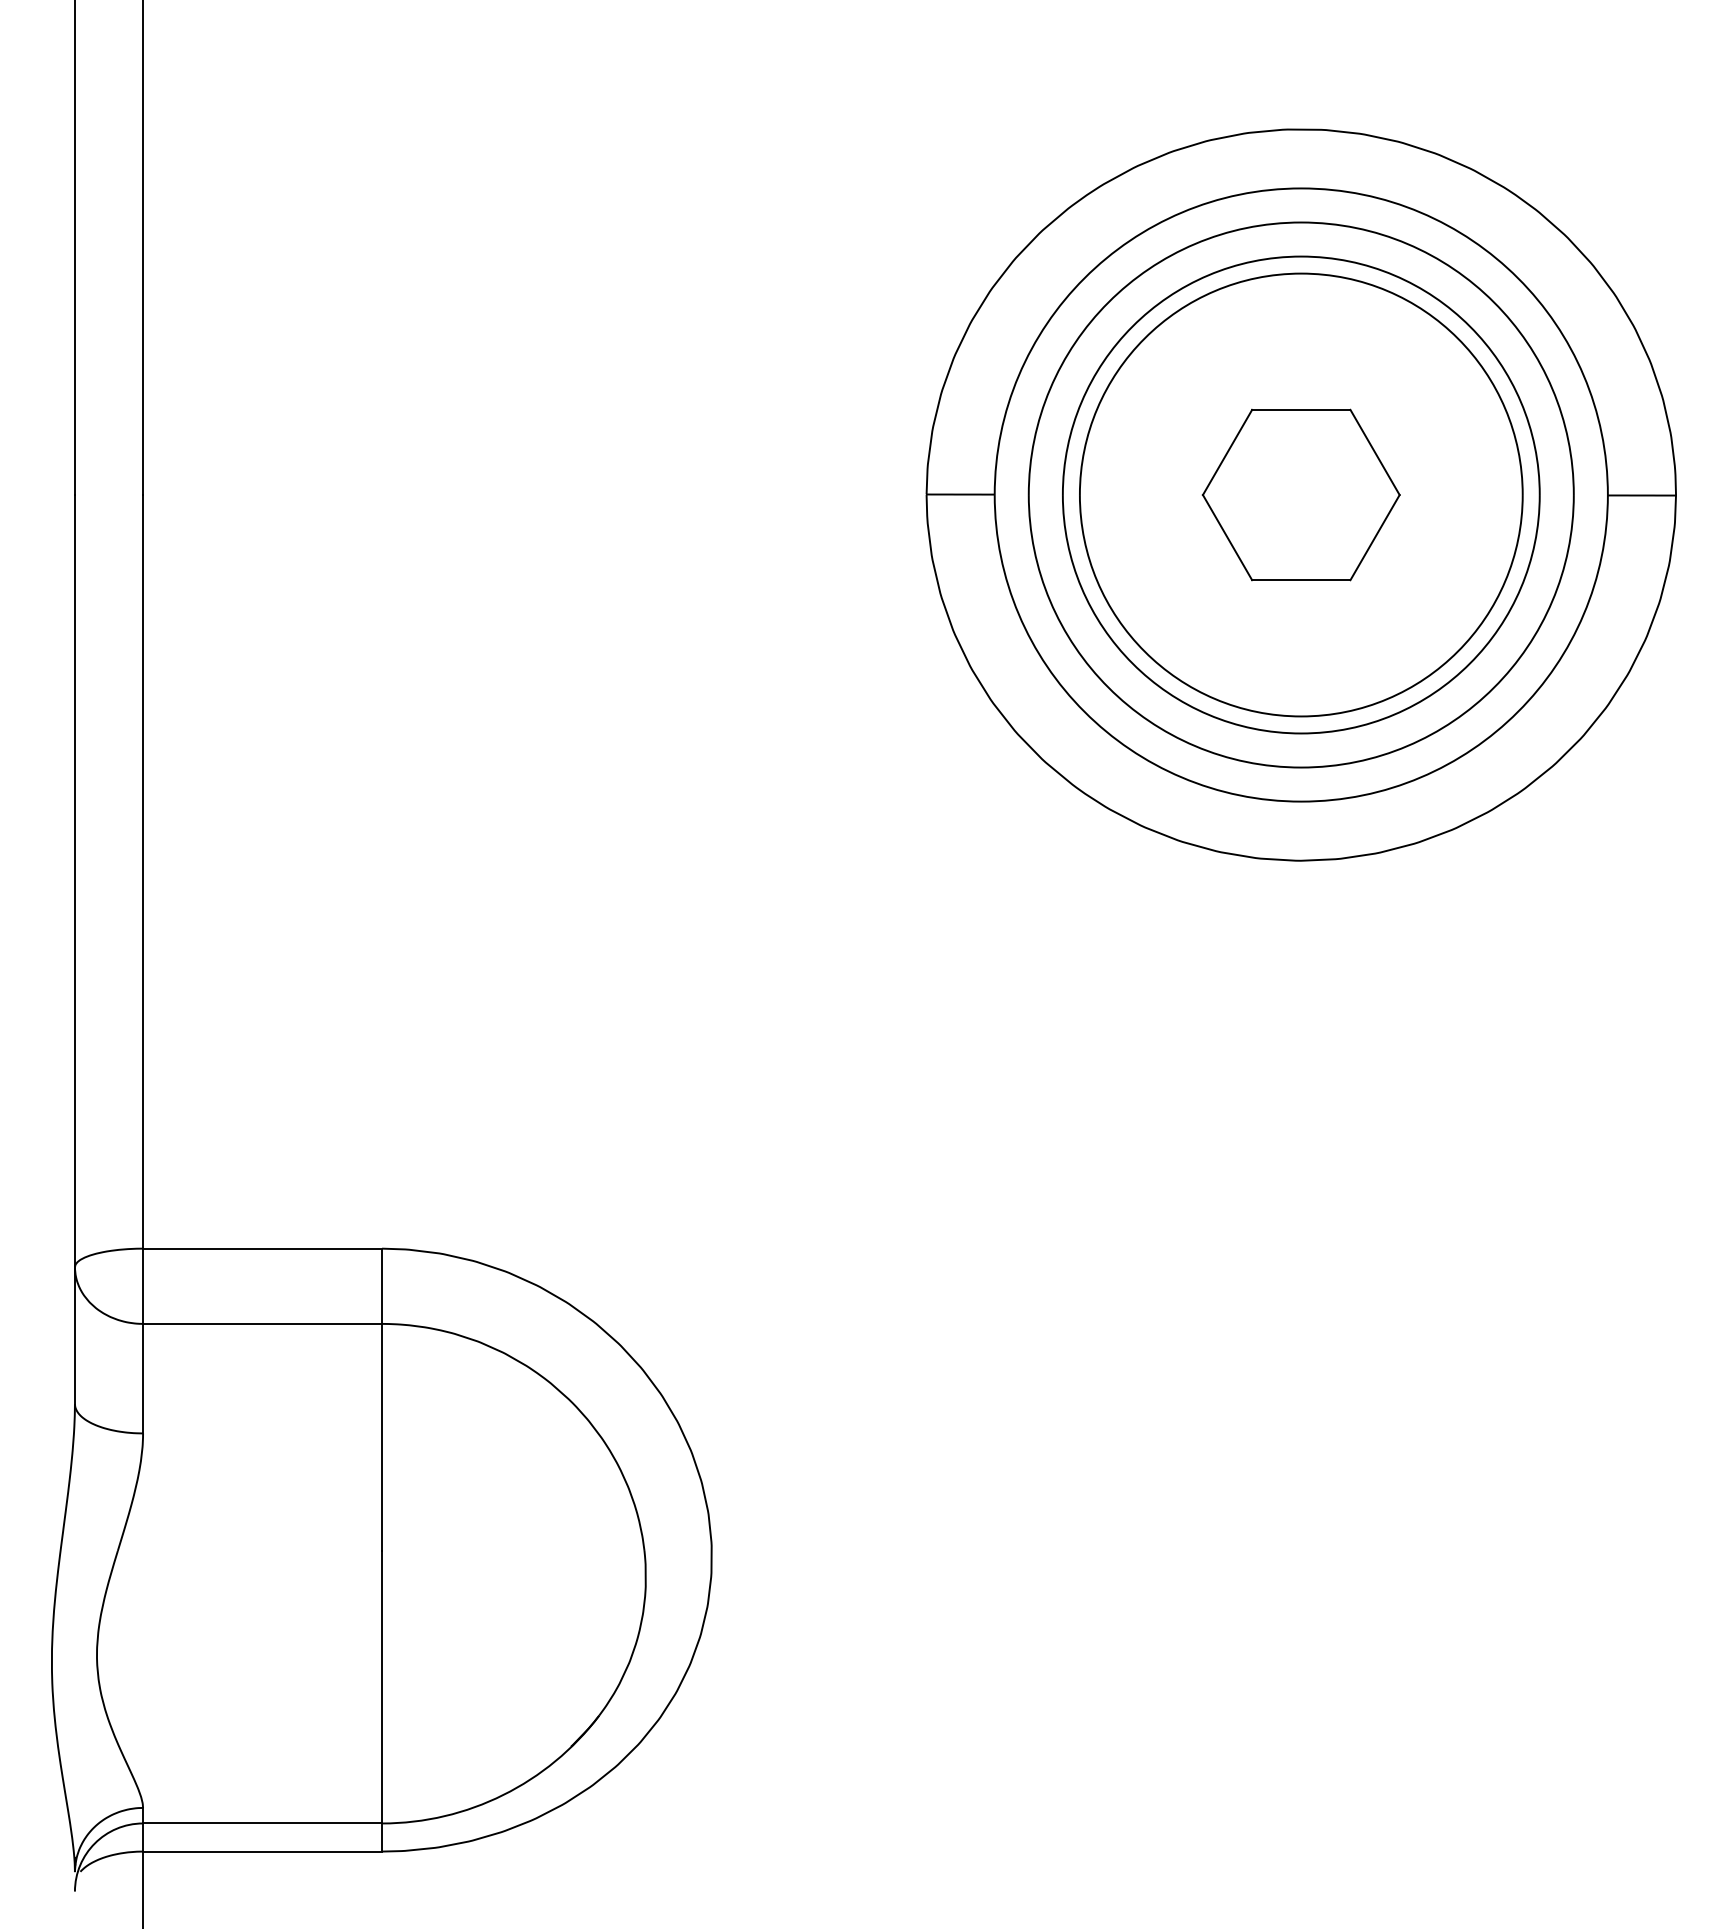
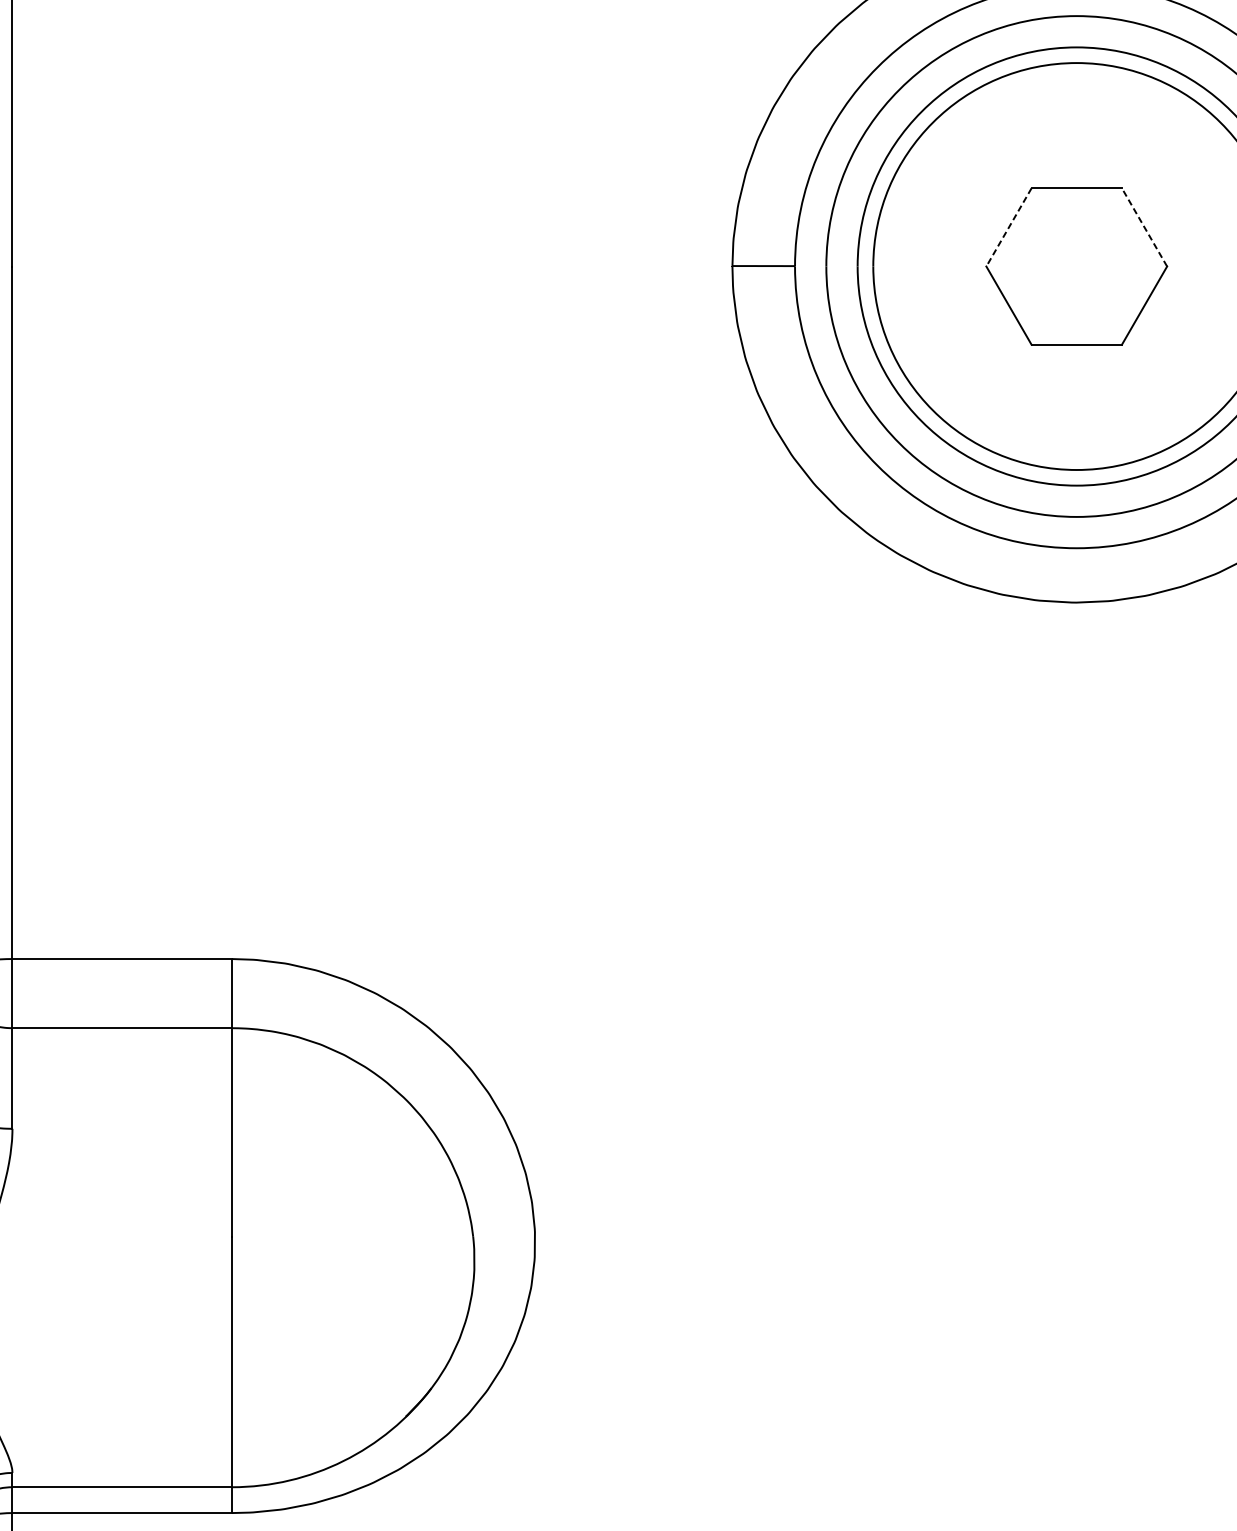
line: (1227, 452) -> (1008, 227), solid -> dashed
line: (1374, 452) -> (1144, 227), solid -> dashed

